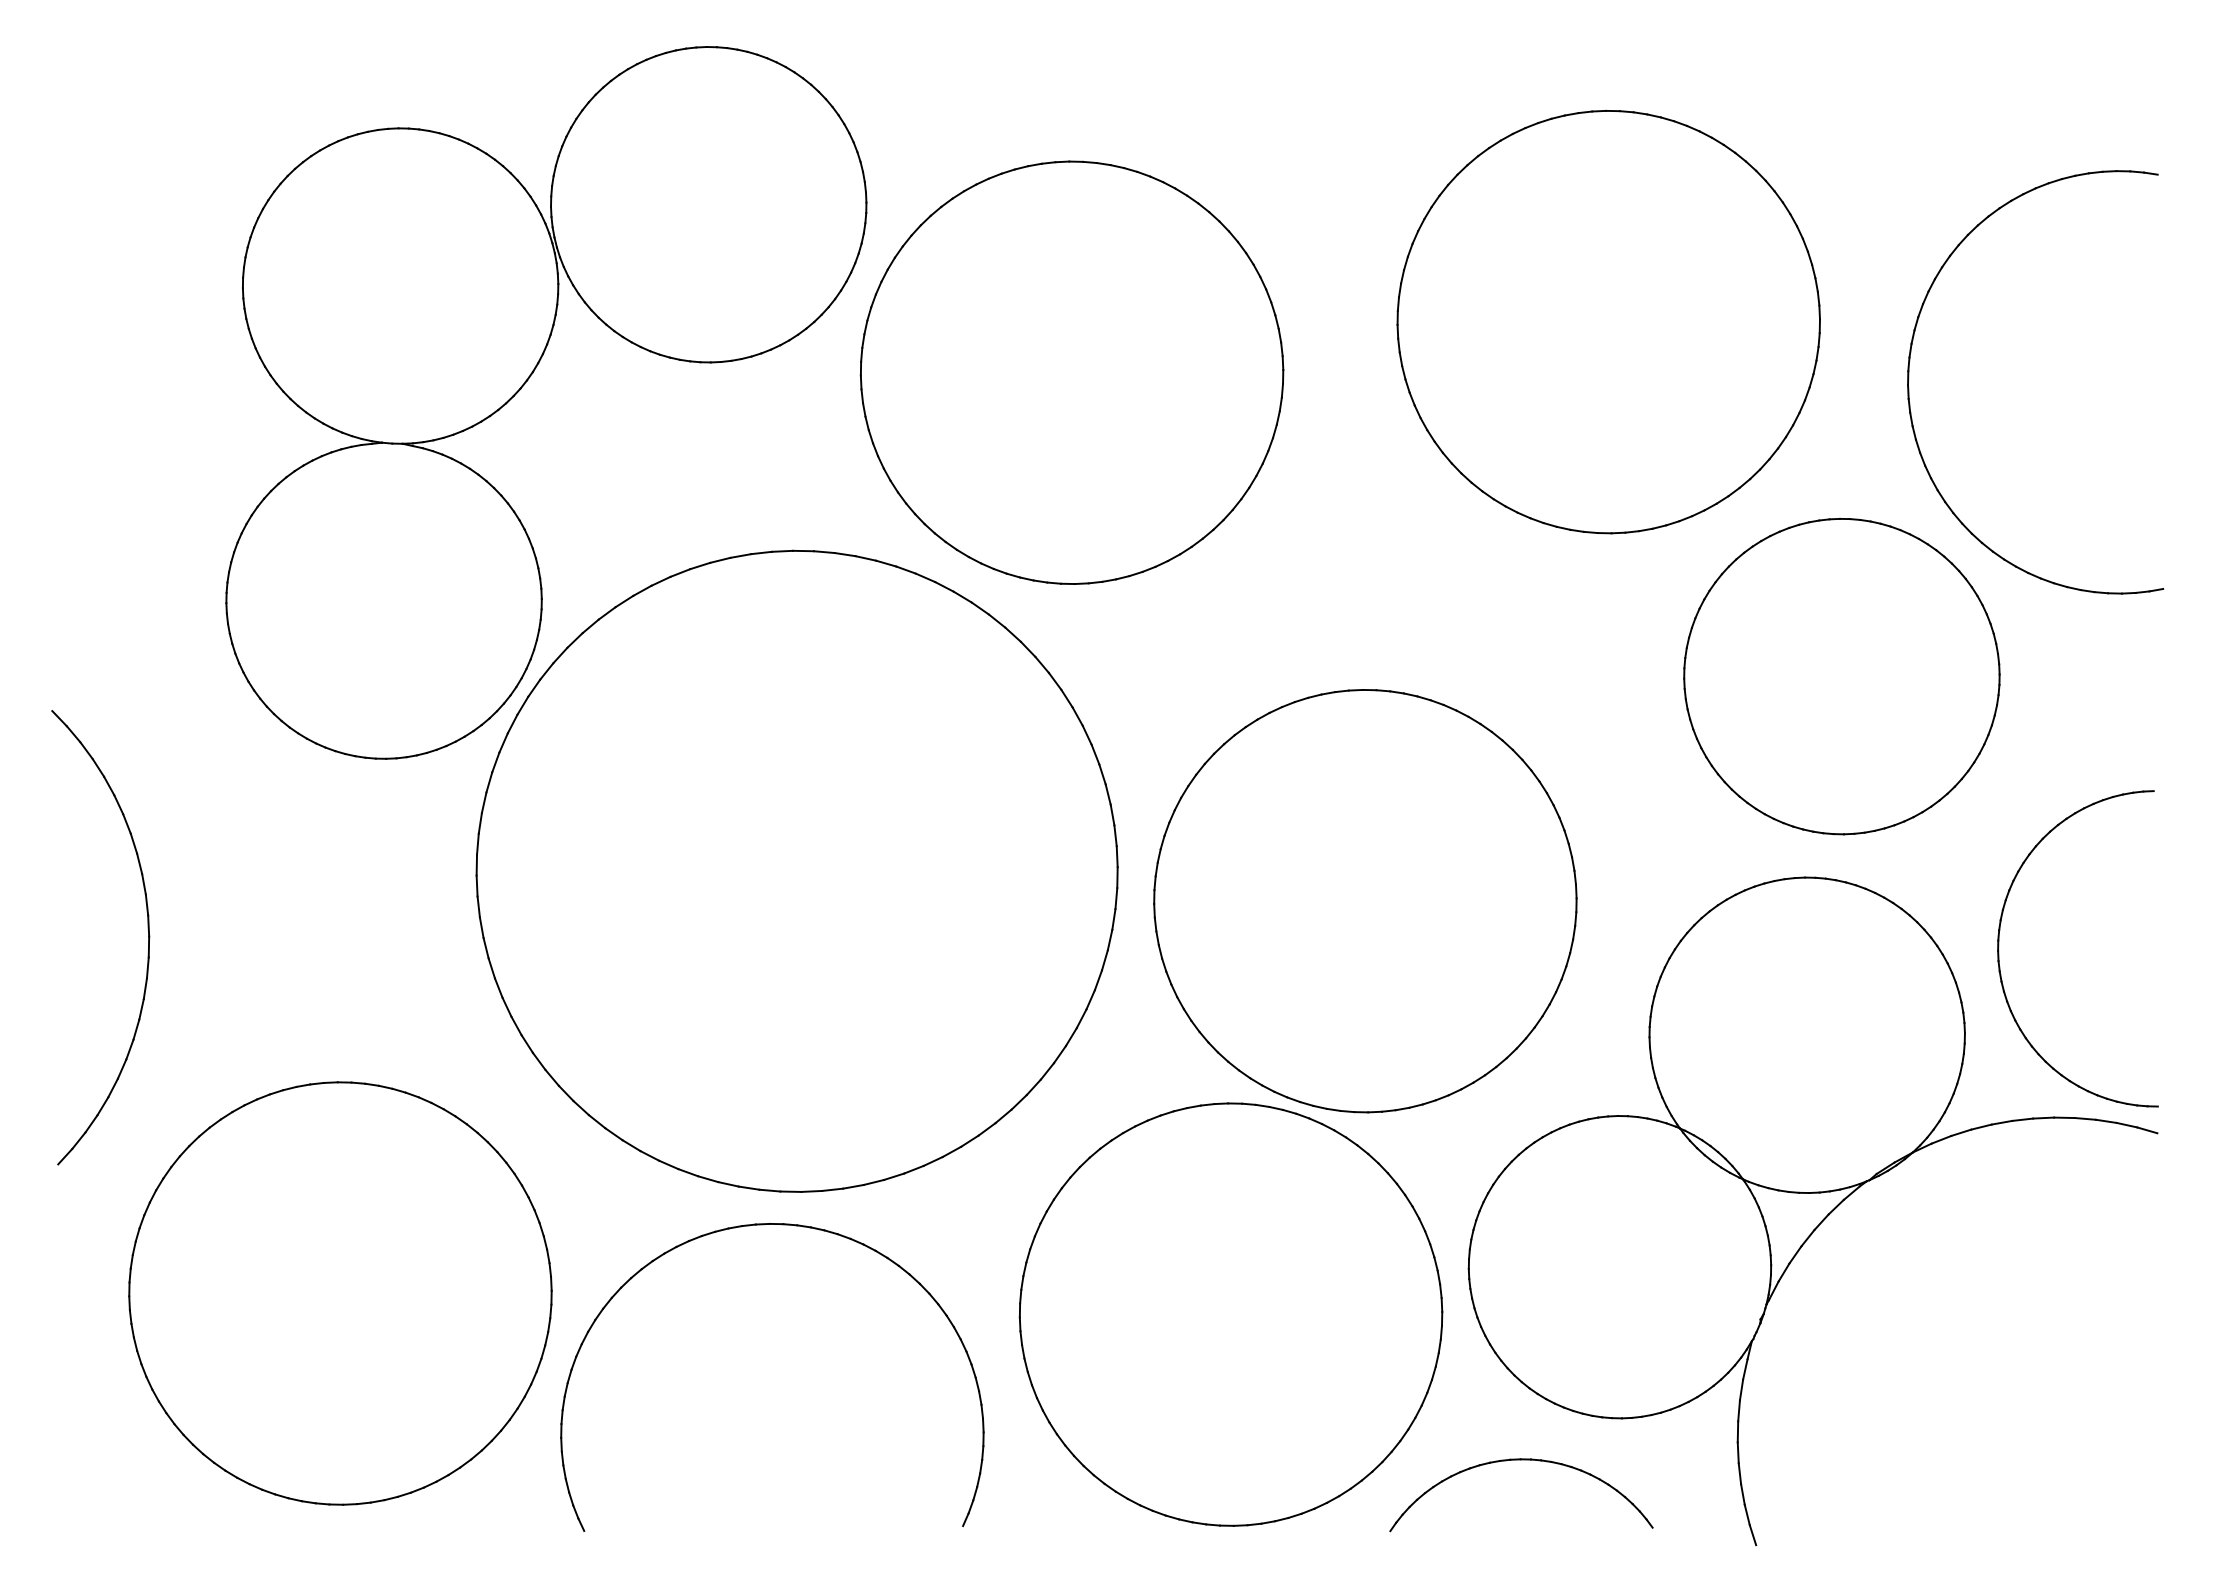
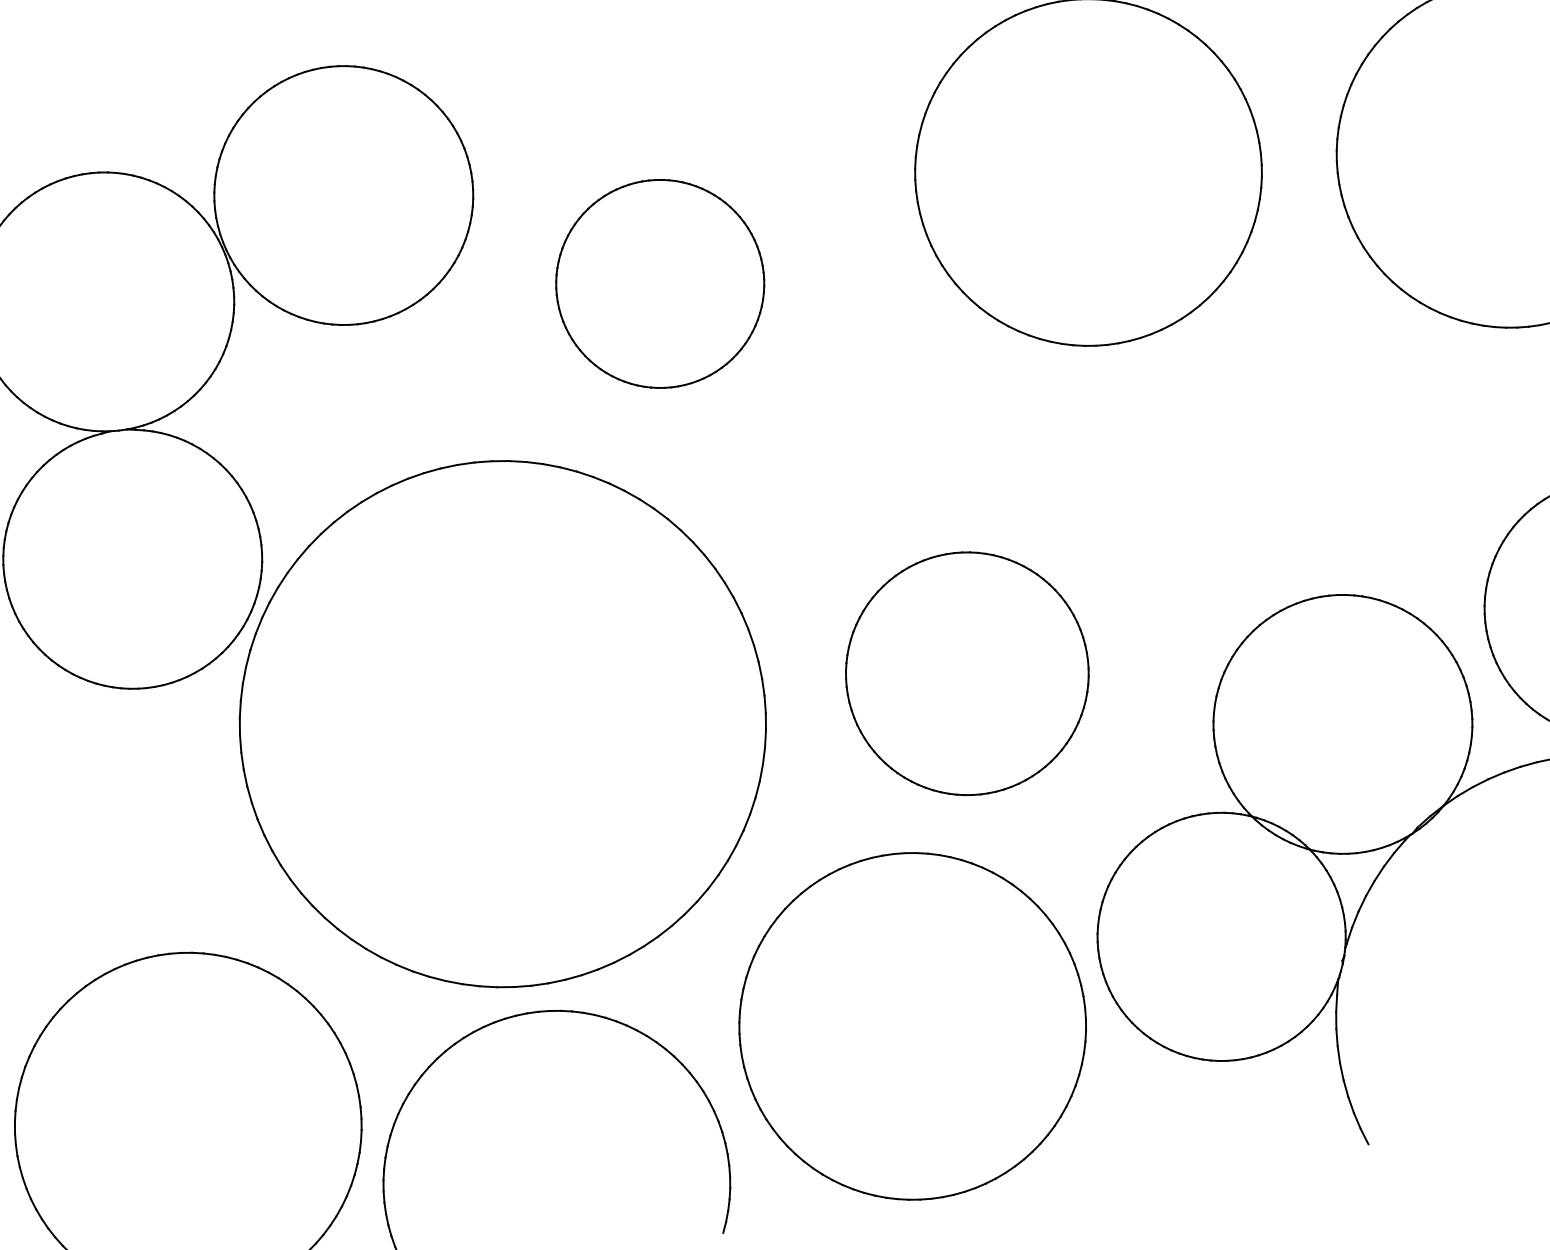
part: (1071, 372) -> (659, 283), size x0.6
part: (1841, 676) -> (1323, 429), removed
part: (1365, 901) -> (967, 673), size x0.7
part: (1521, 1460) -> (1167, 1106), removed

